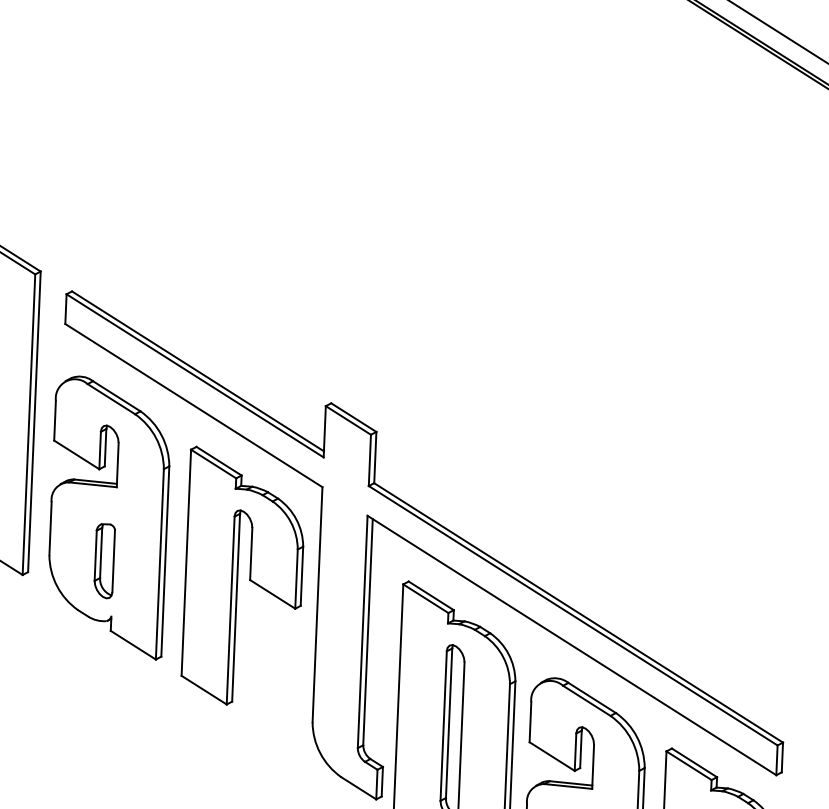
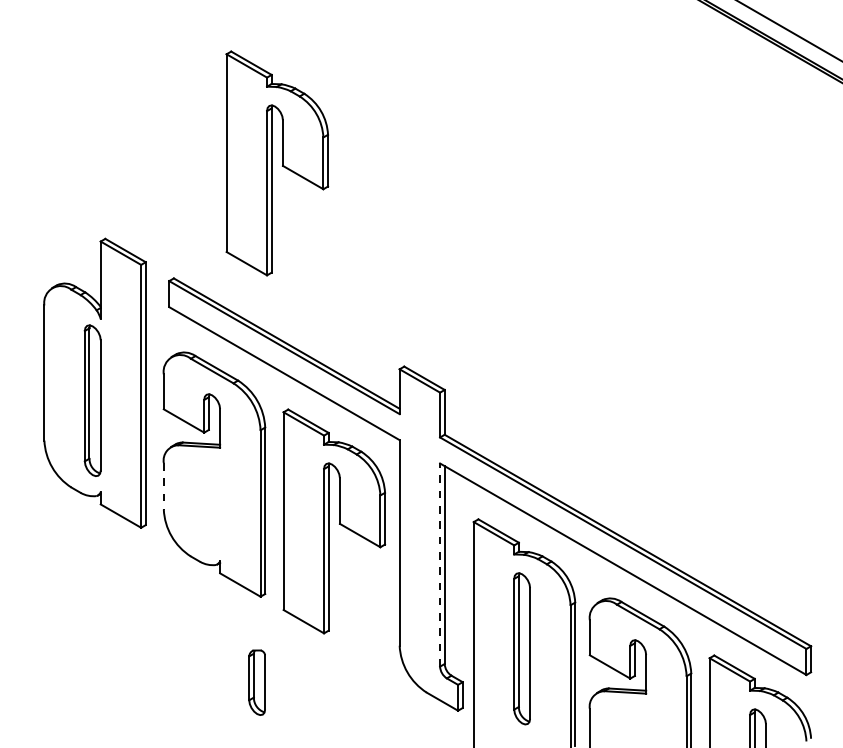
part: (196, 164) -> (277, 163), added
line: (50, 528) -> (163, 486), solid -> dashed
part: (103, 560) -> (256, 682), moved
line: (363, 632) -> (440, 565), solid -> dashed

